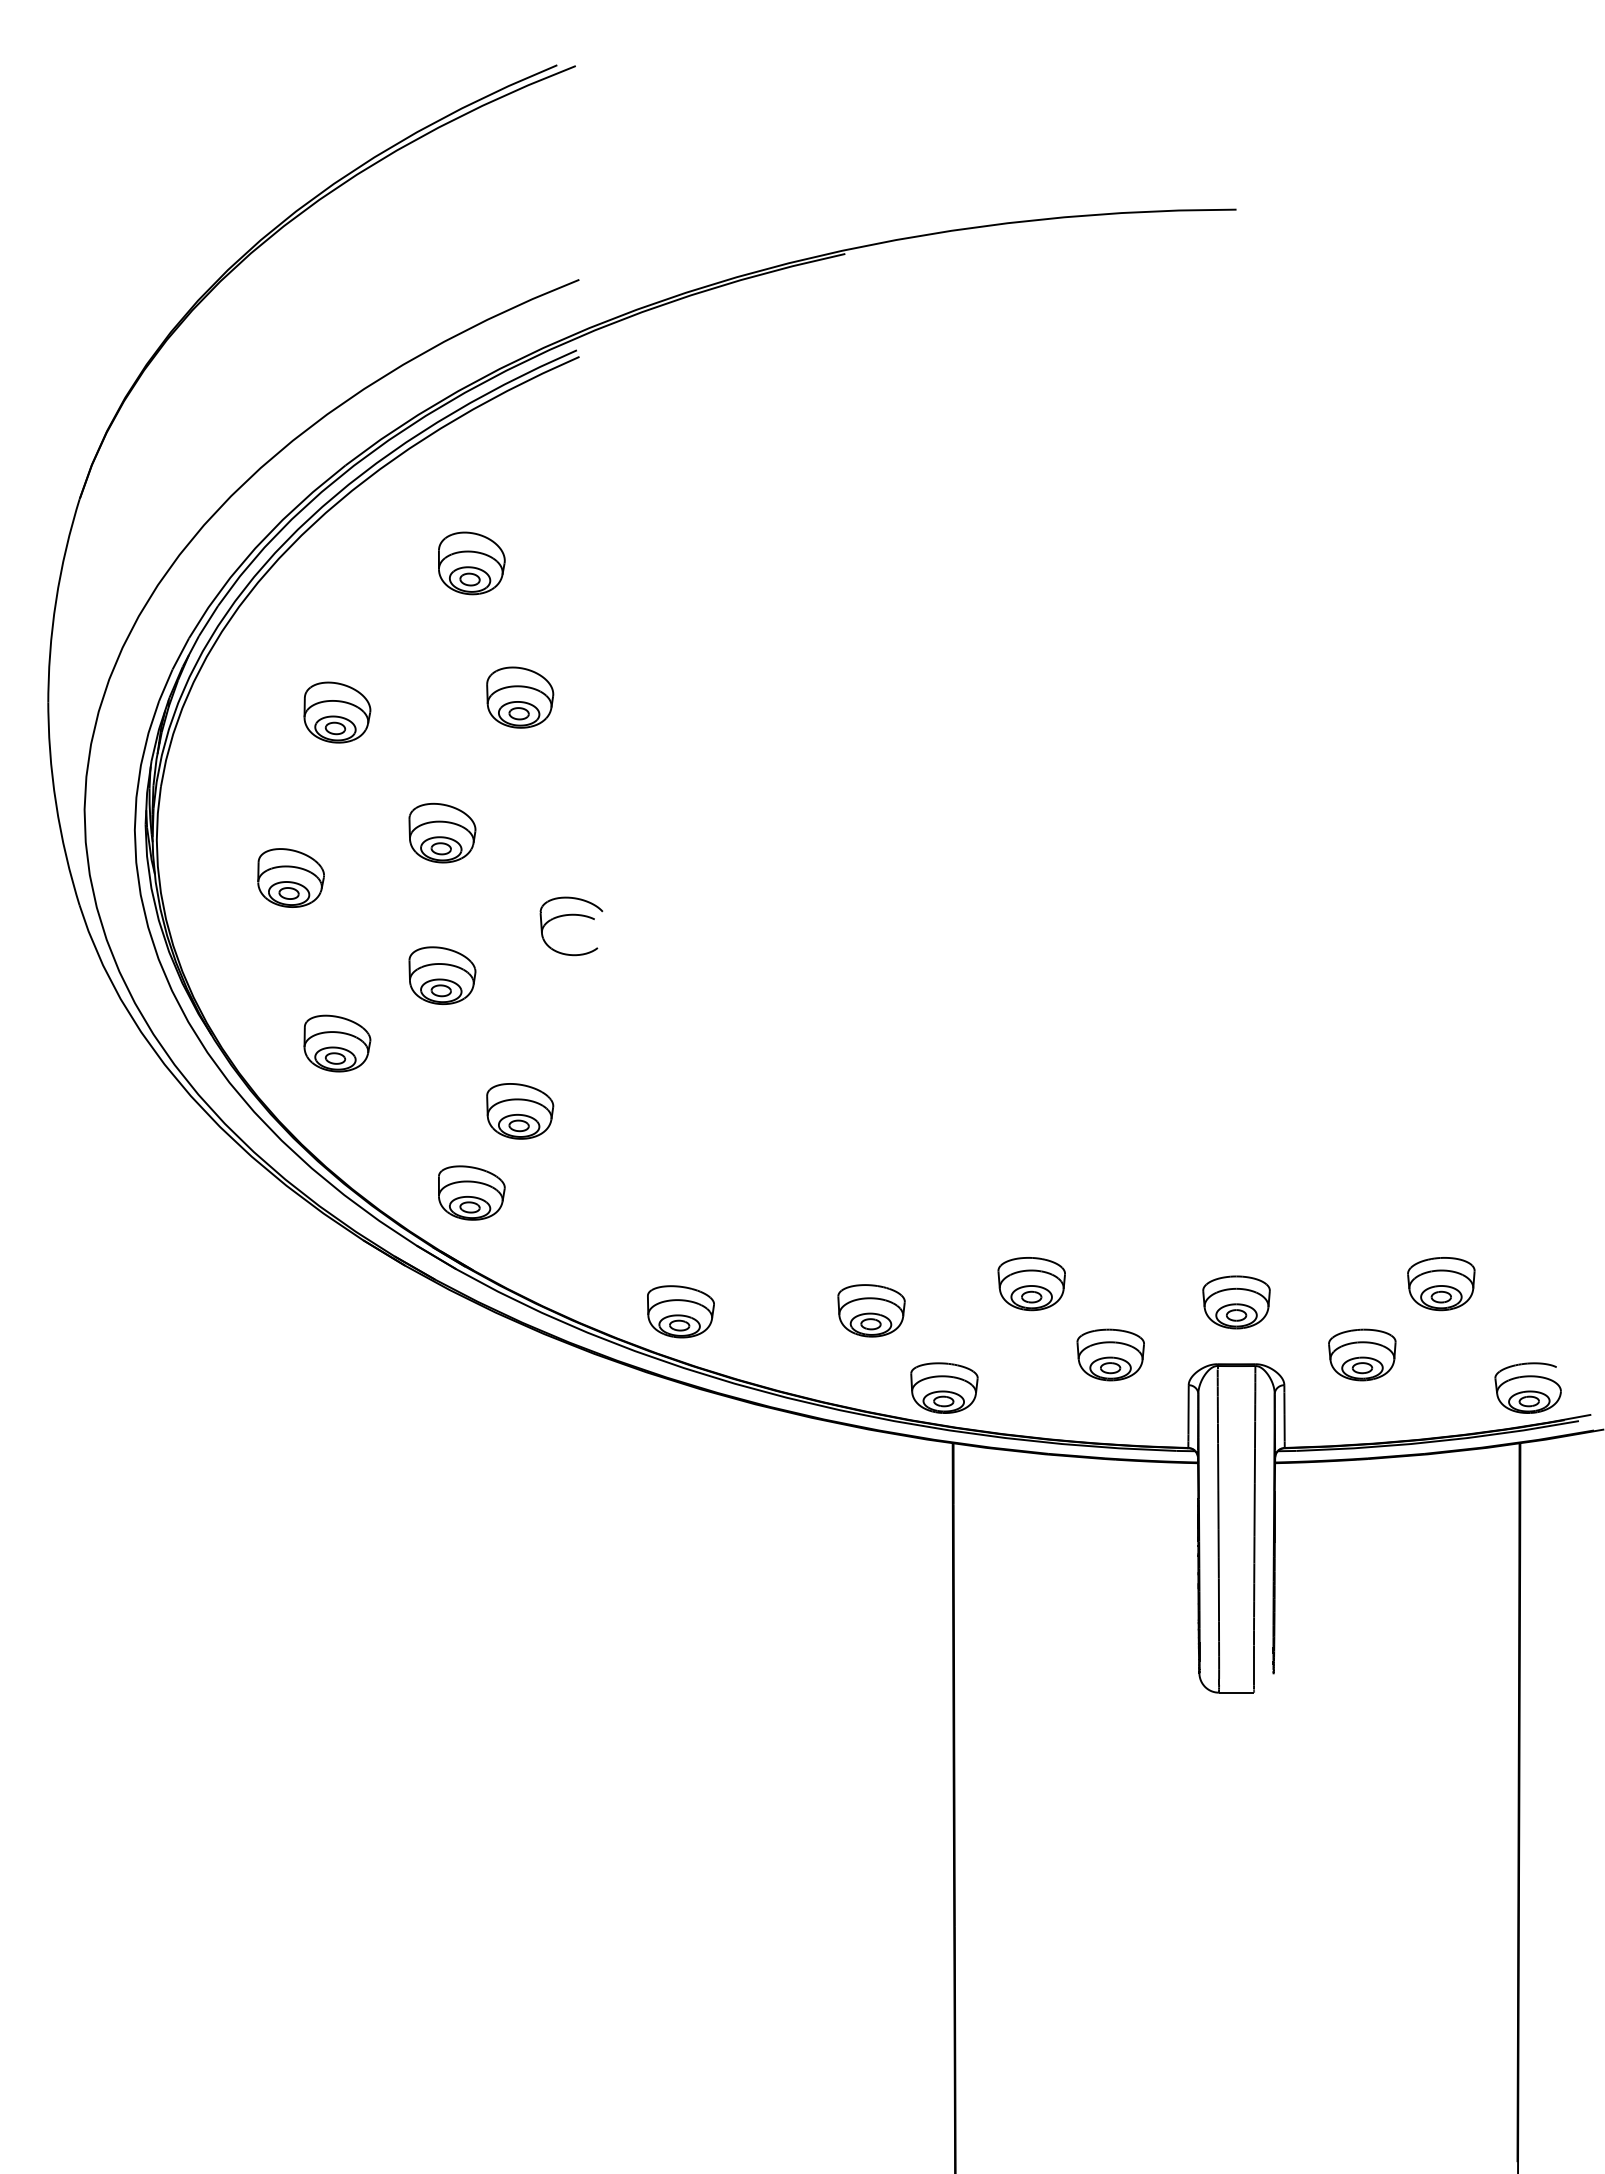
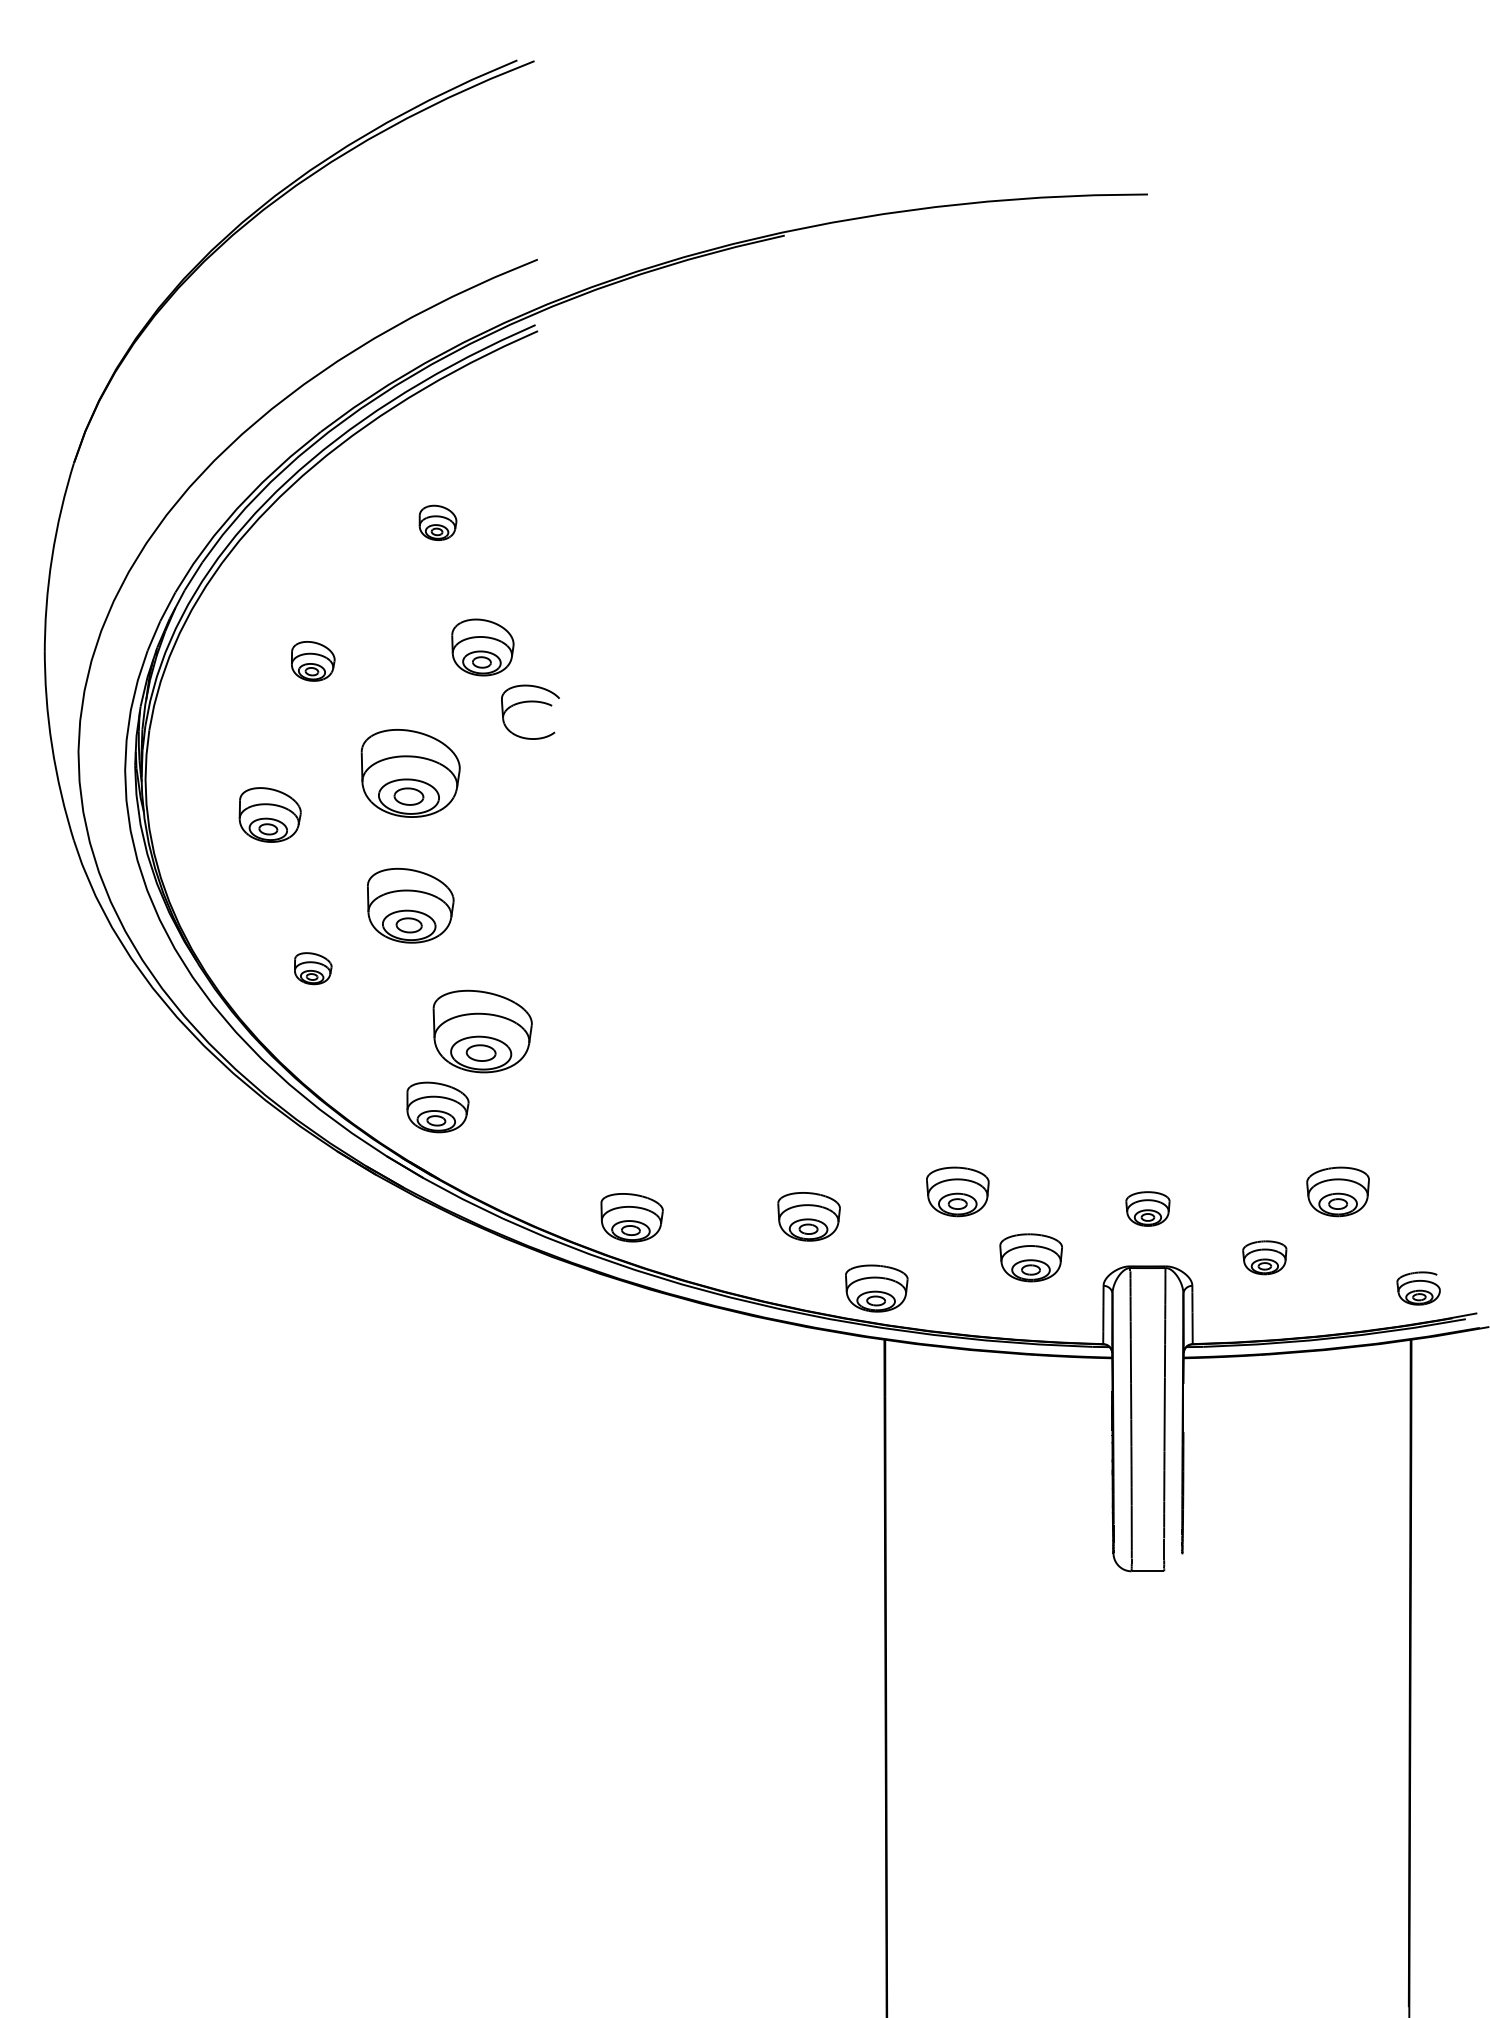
part: (471, 563) -> (437, 522), size x0.6
part: (337, 712) -> (313, 661), size x0.7
part: (442, 832) -> (410, 772), size x1.6
part: (571, 915) -> (530, 702), moved
part: (442, 975) -> (410, 905), size x1.4
part: (337, 1043) -> (313, 968), size x0.6
part: (520, 1111) -> (483, 1031), size x1.6
part: (1236, 1302) -> (1147, 1209), size x0.7
part: (1362, 1354) -> (1264, 1257), size x0.7
part: (1527, 1387) -> (1418, 1287), size x0.7

